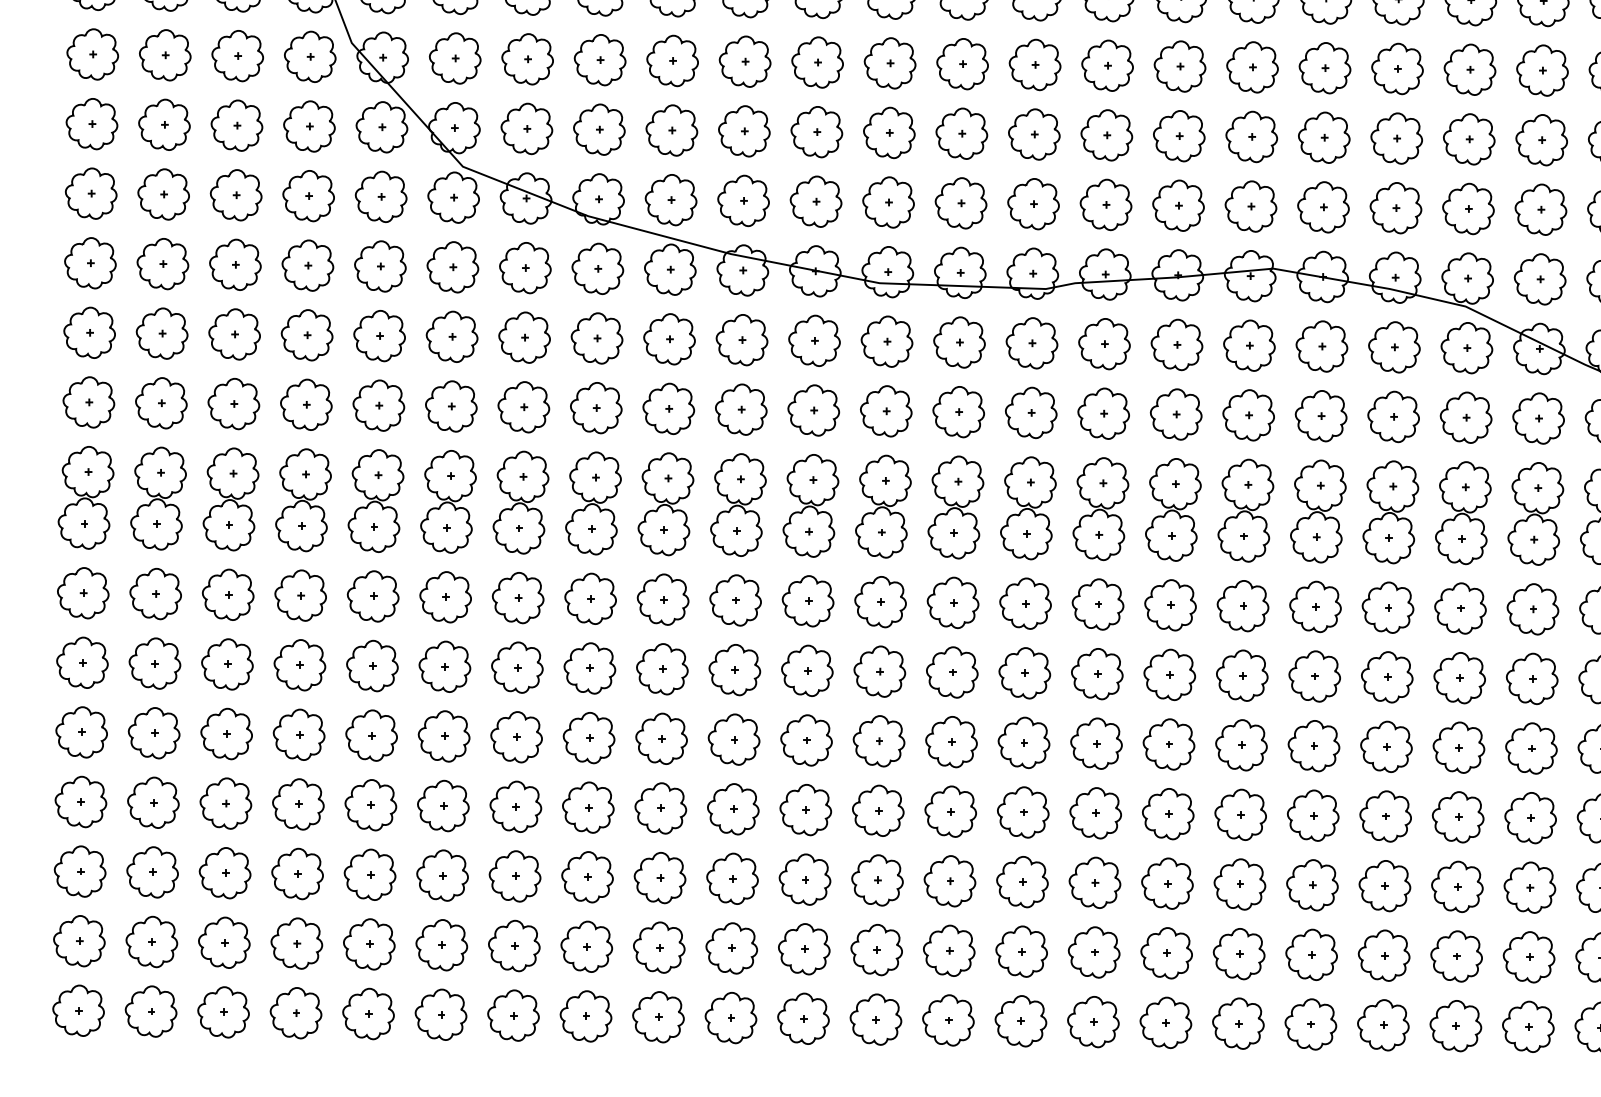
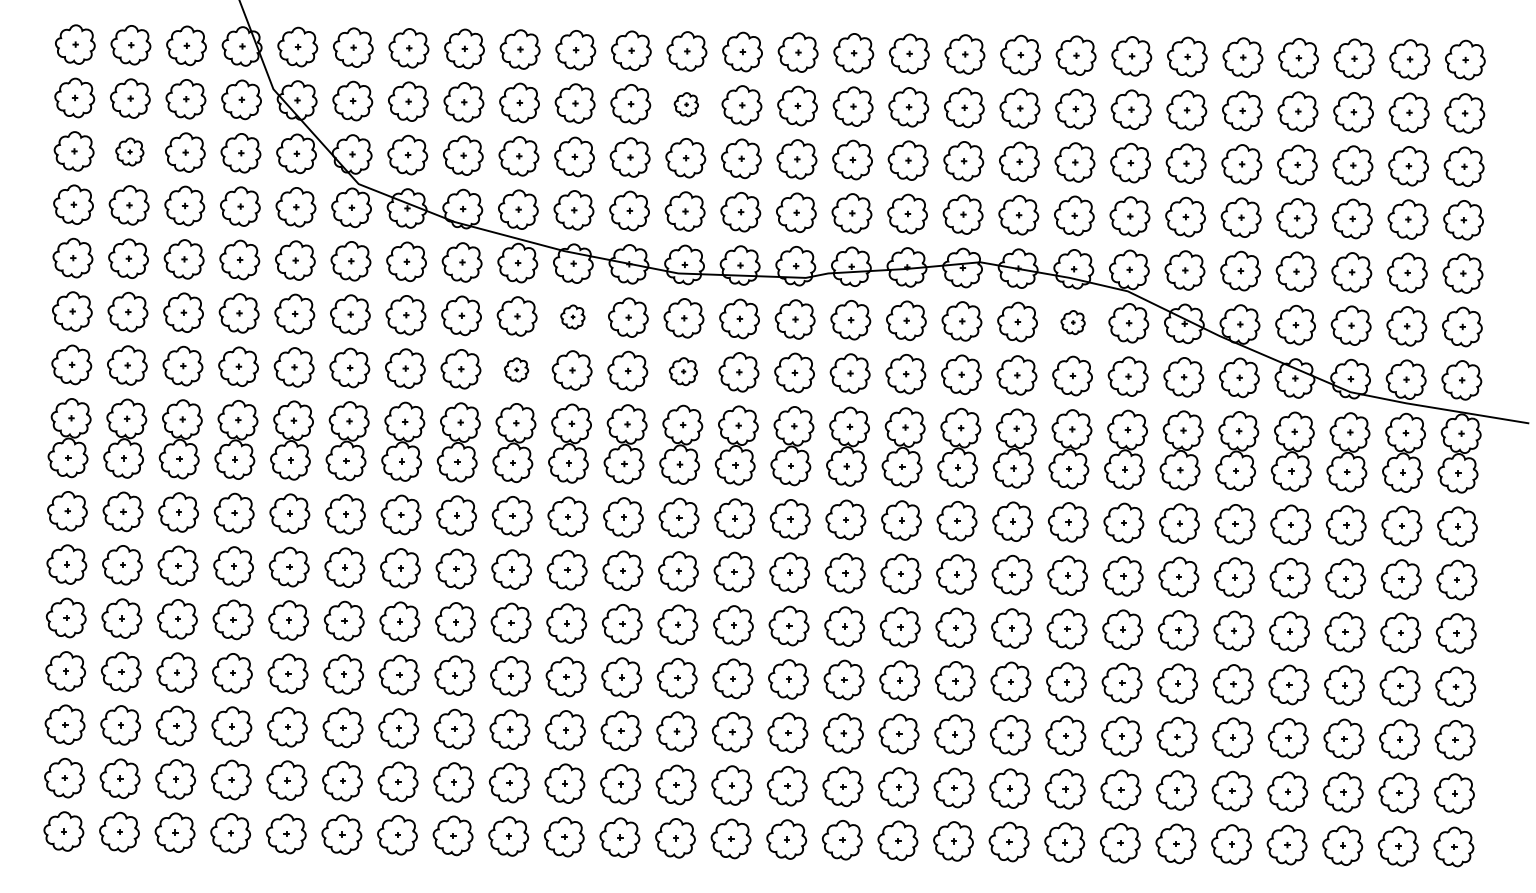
part: (890, 62) -> (686, 104), size x0.6
part: (164, 124) -> (129, 151), size x0.7
part: (741, 339) -> (572, 316), size x0.6
part: (1393, 347) -> (1072, 322), size x0.6
part: (668, 408) -> (516, 369), size x0.6
part: (886, 411) -> (683, 371), size x0.7

